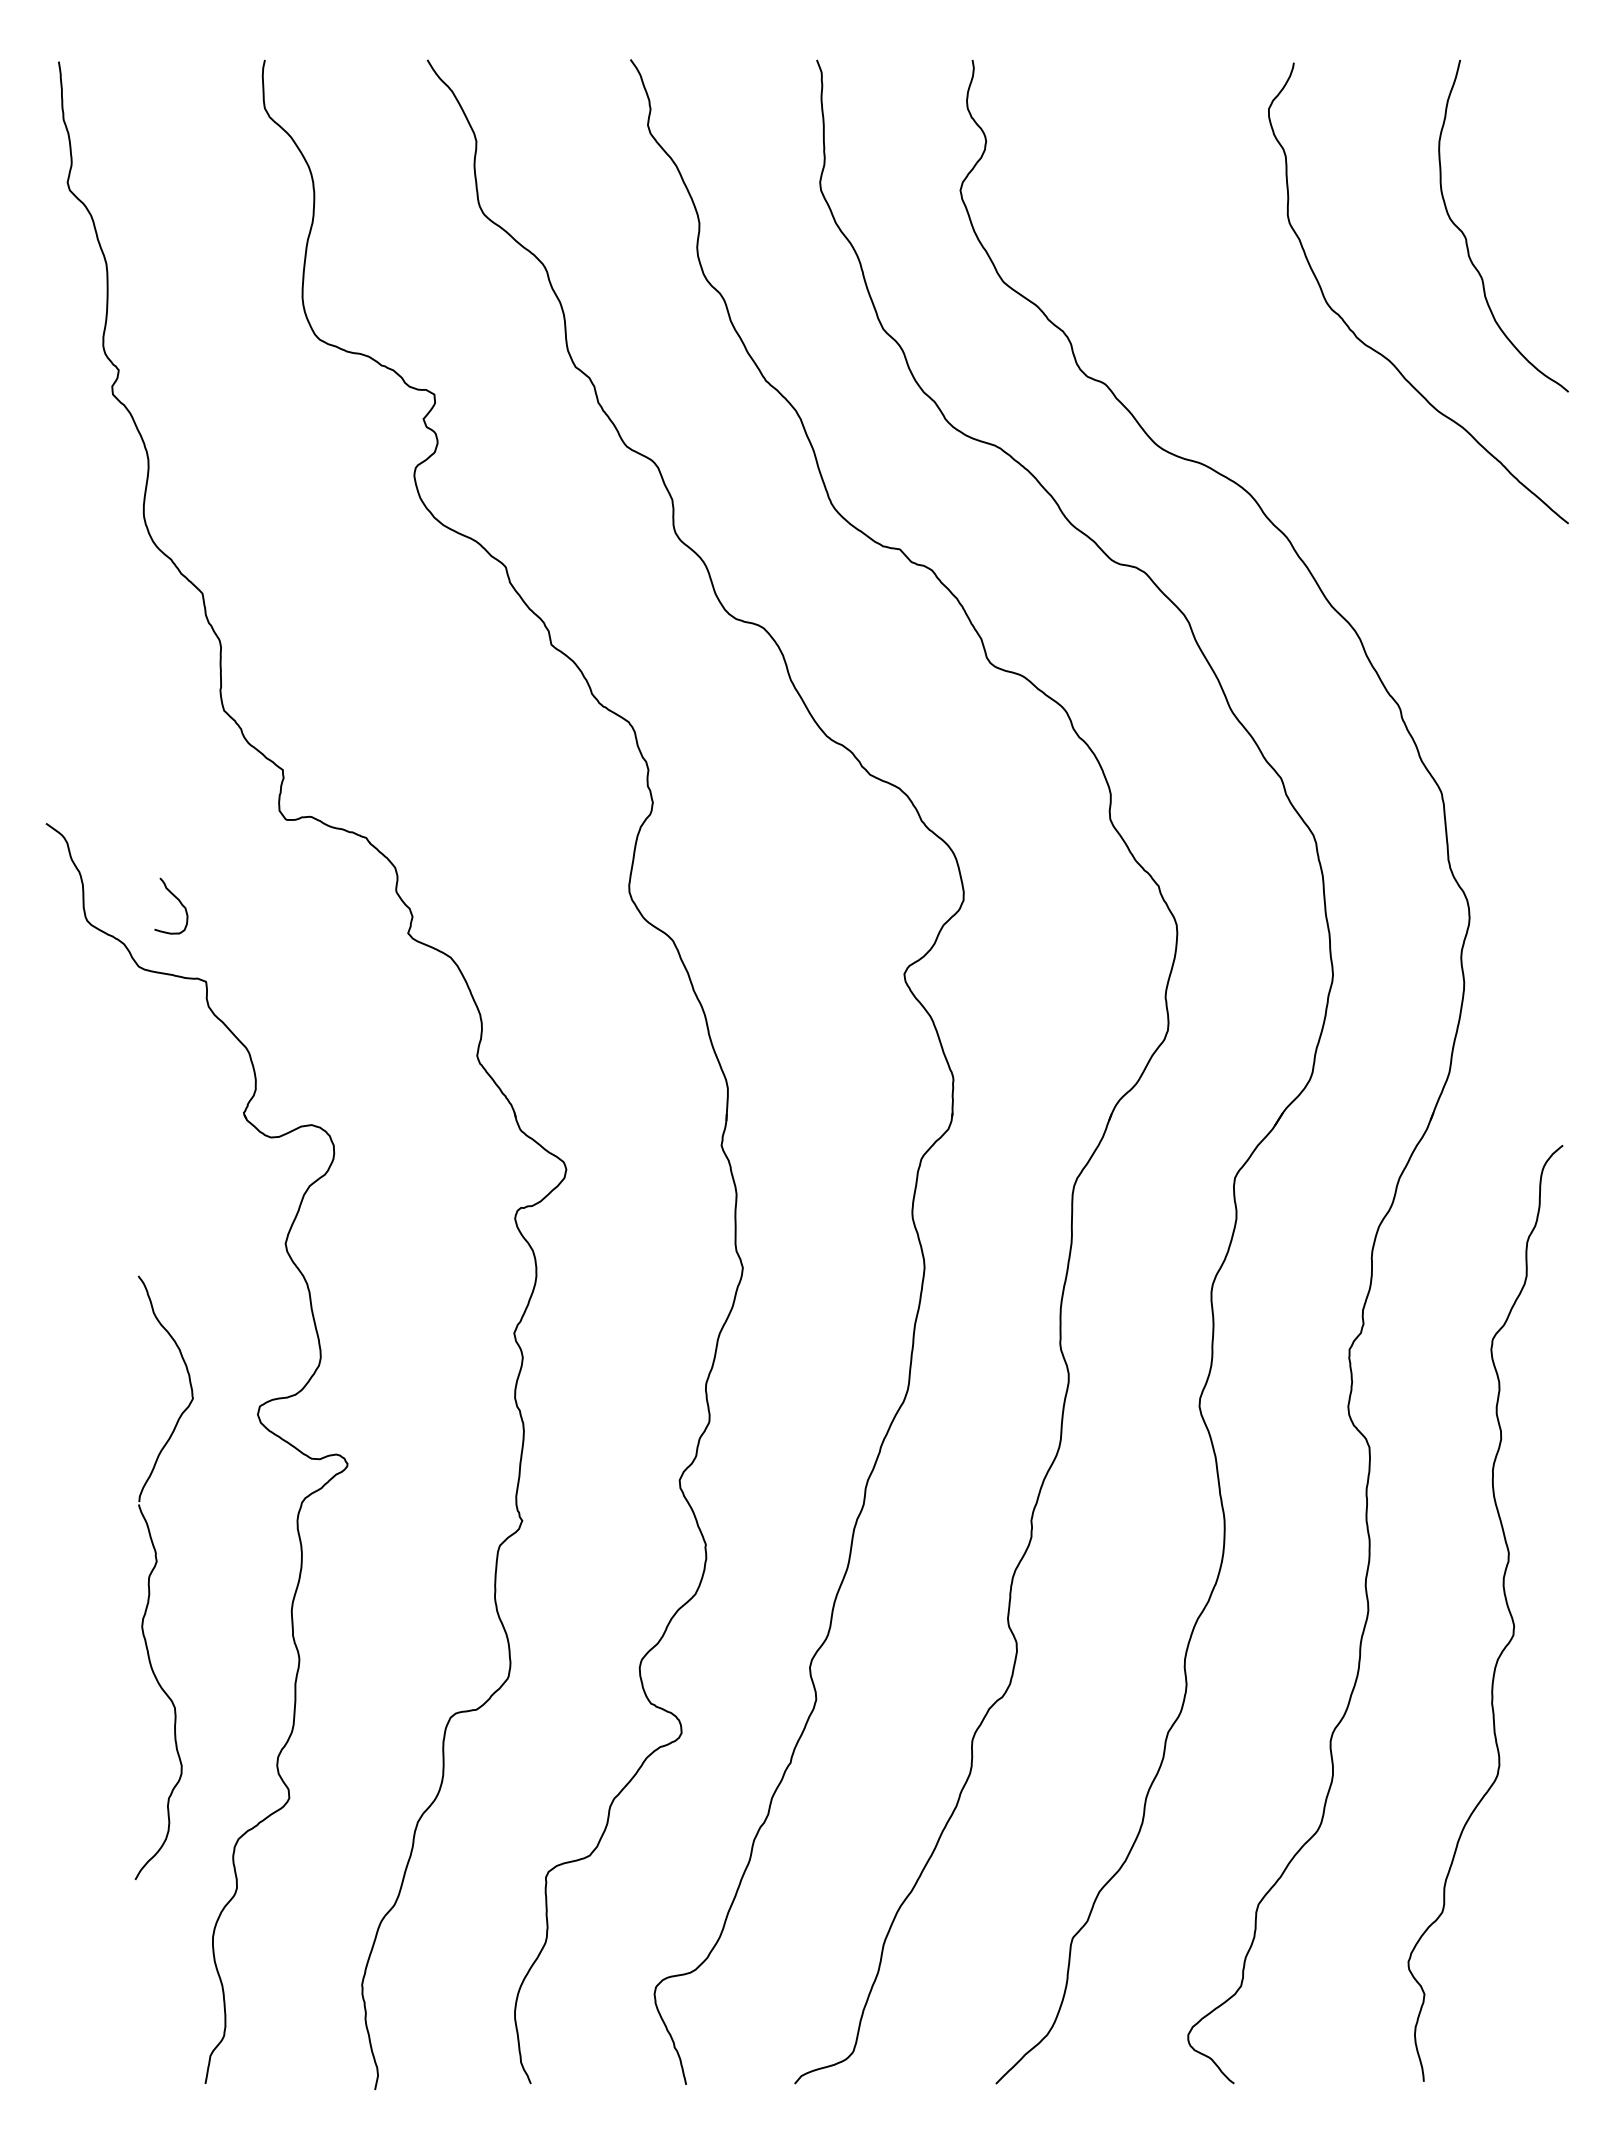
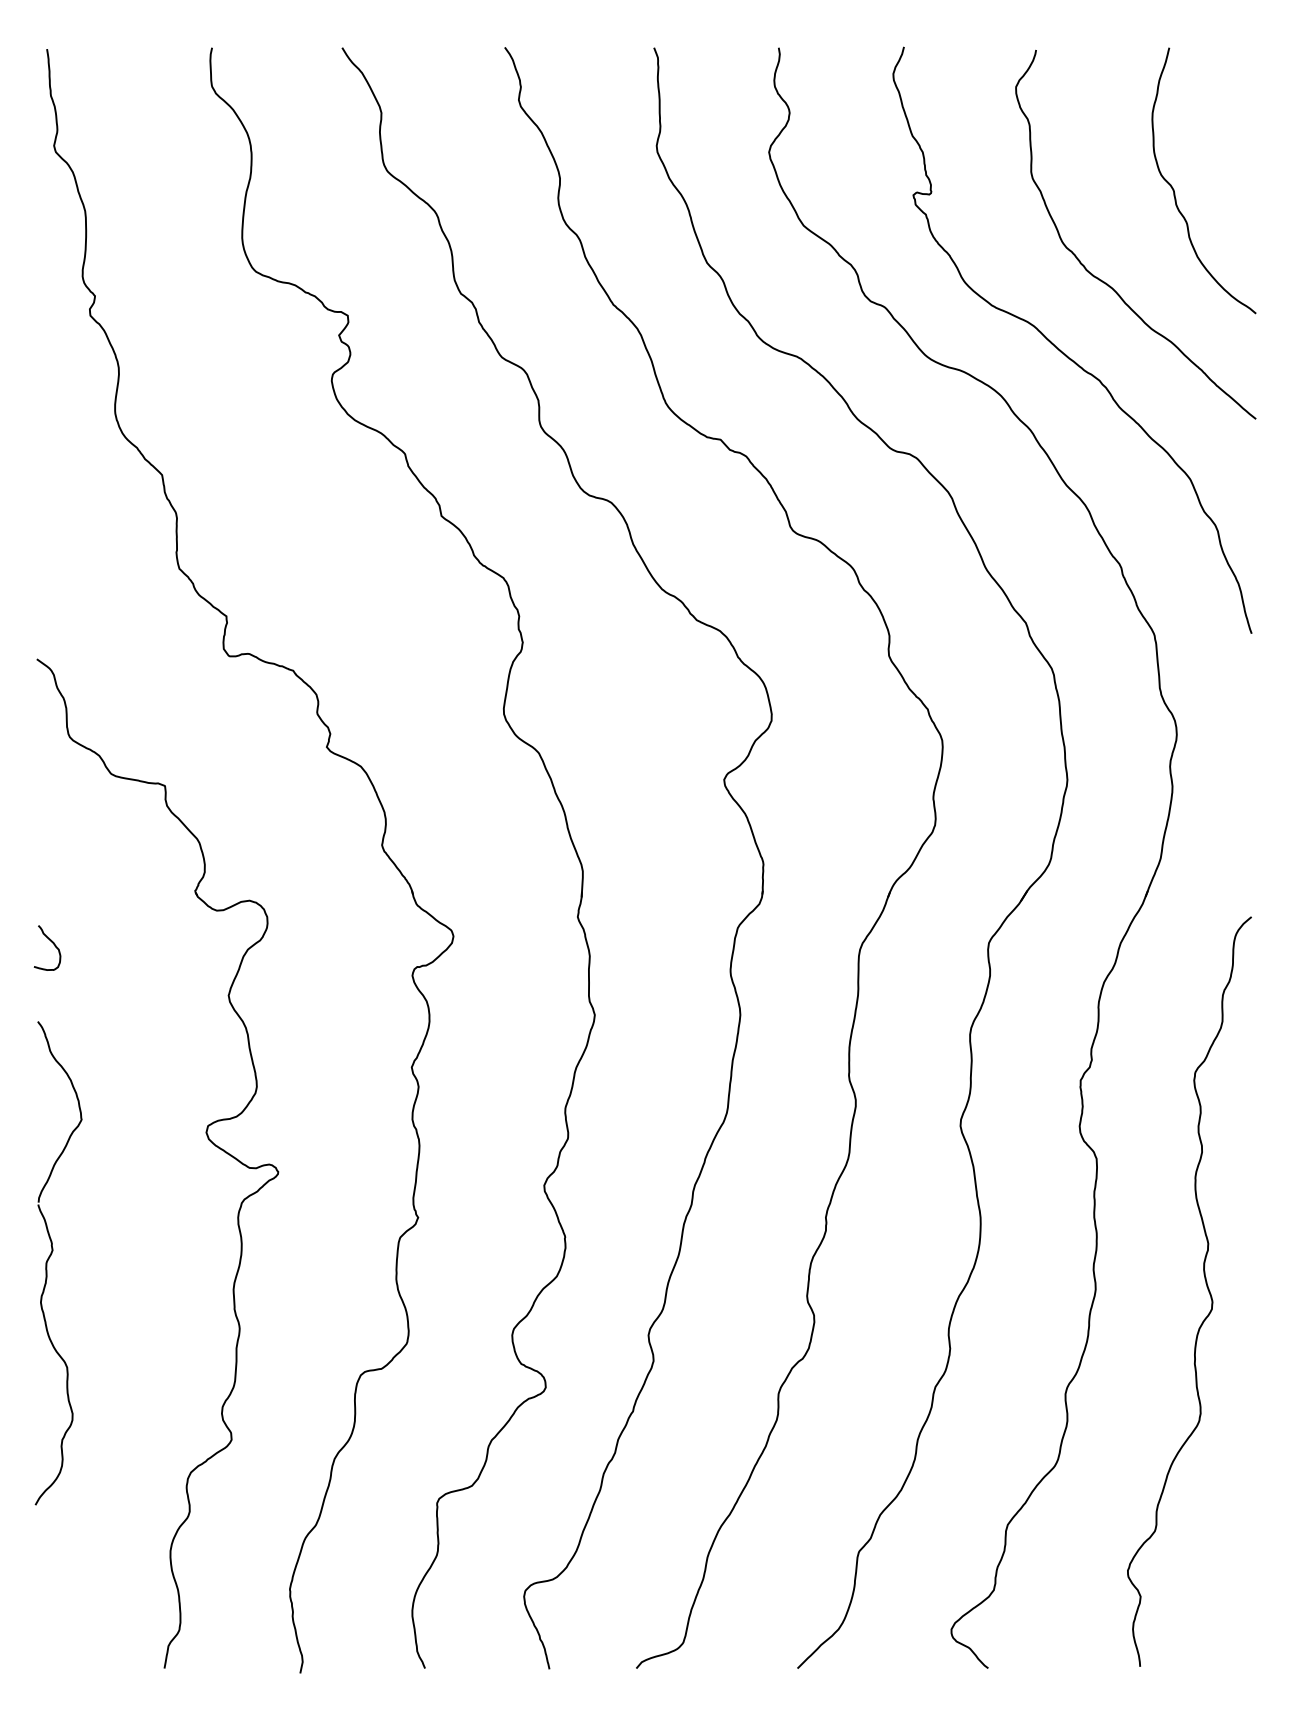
curve: (1328, 440) -> (1063, 352), added
curve: (176, 899) -> (51, 942), moved
part: (153, 1571) -> (50, 1258), moved

